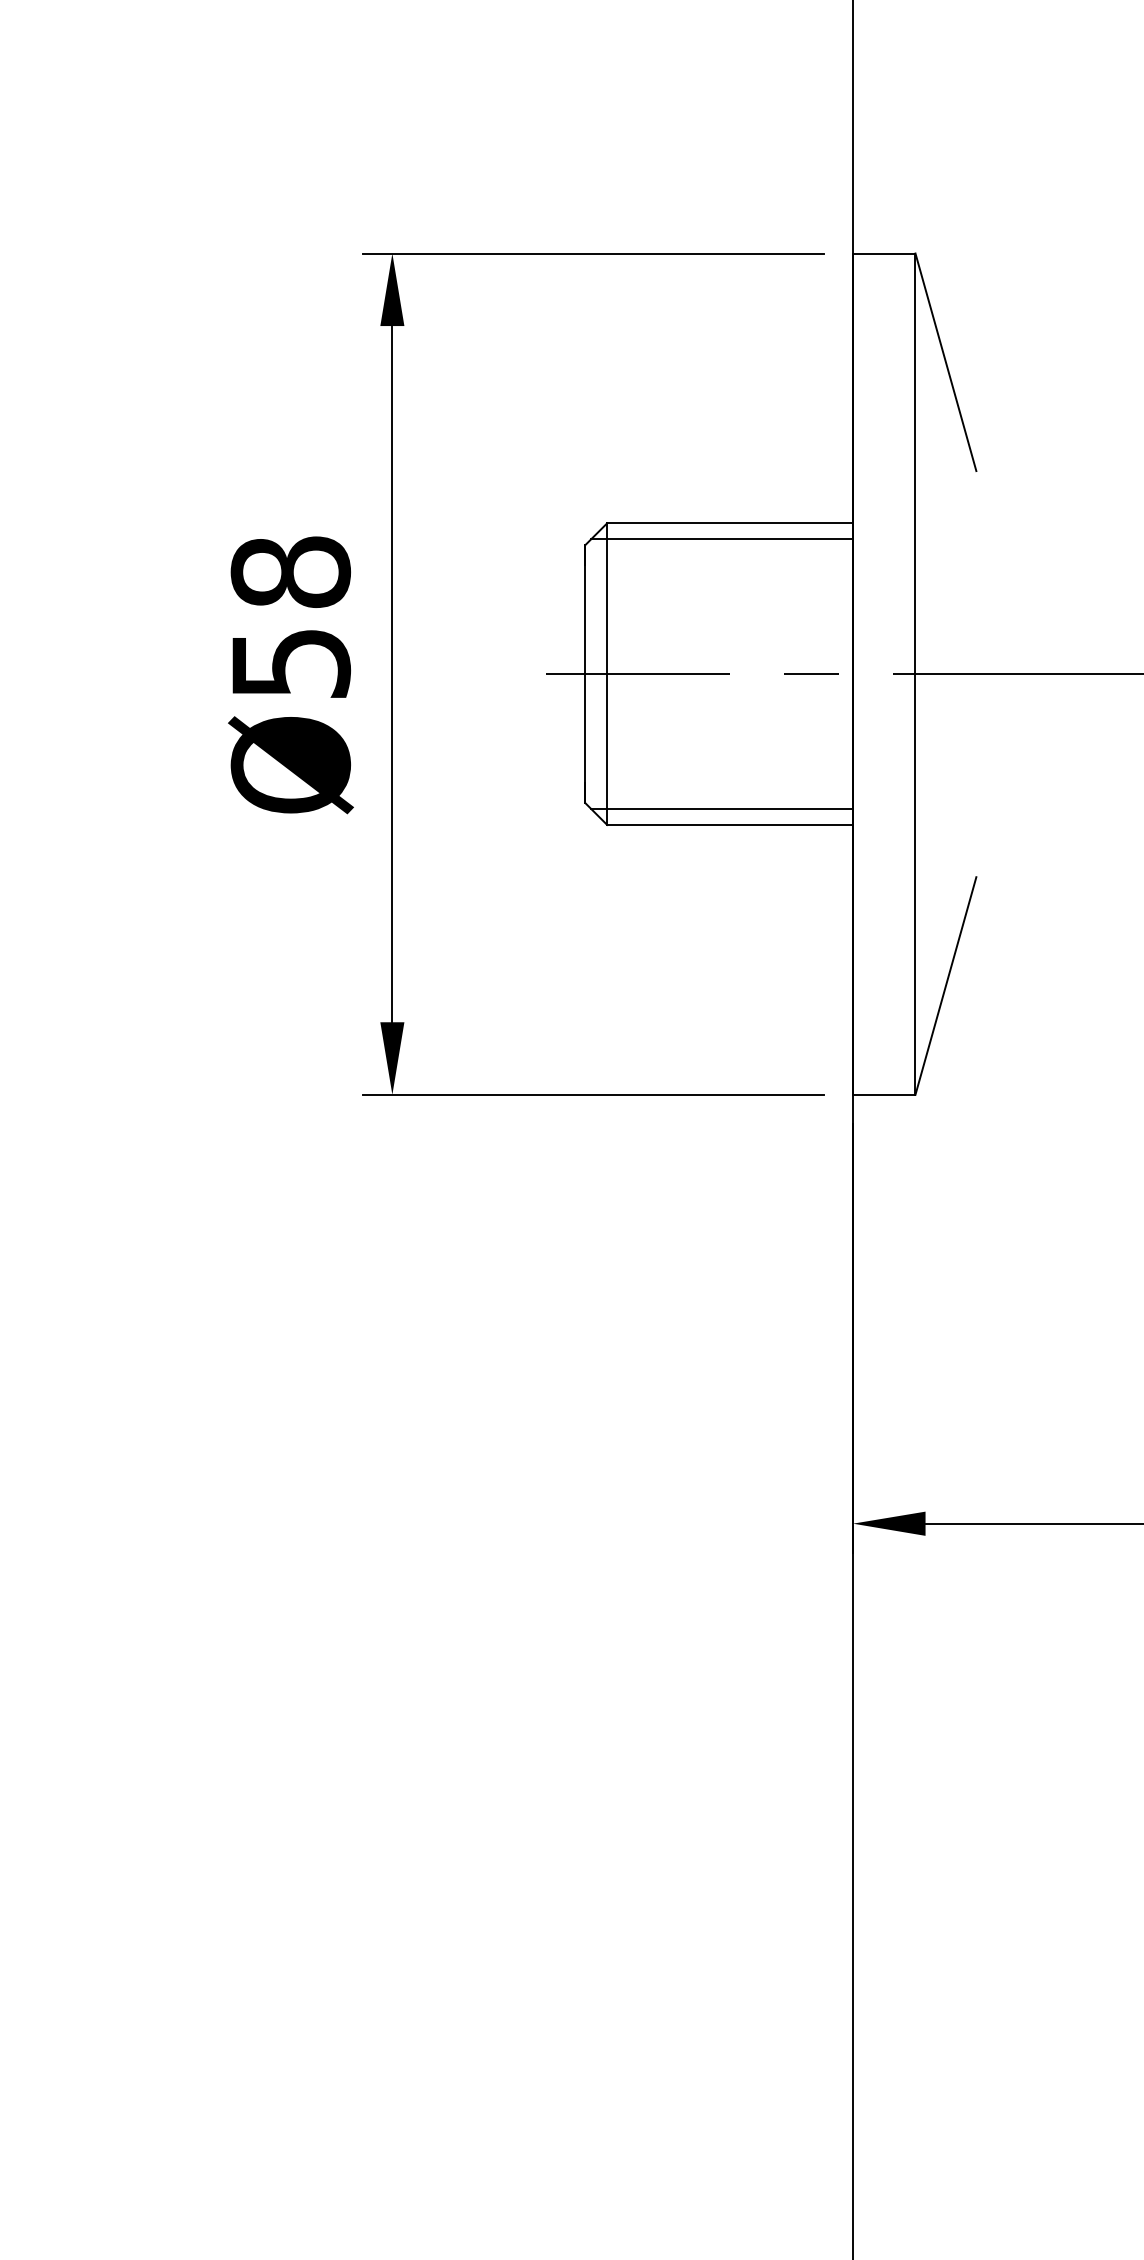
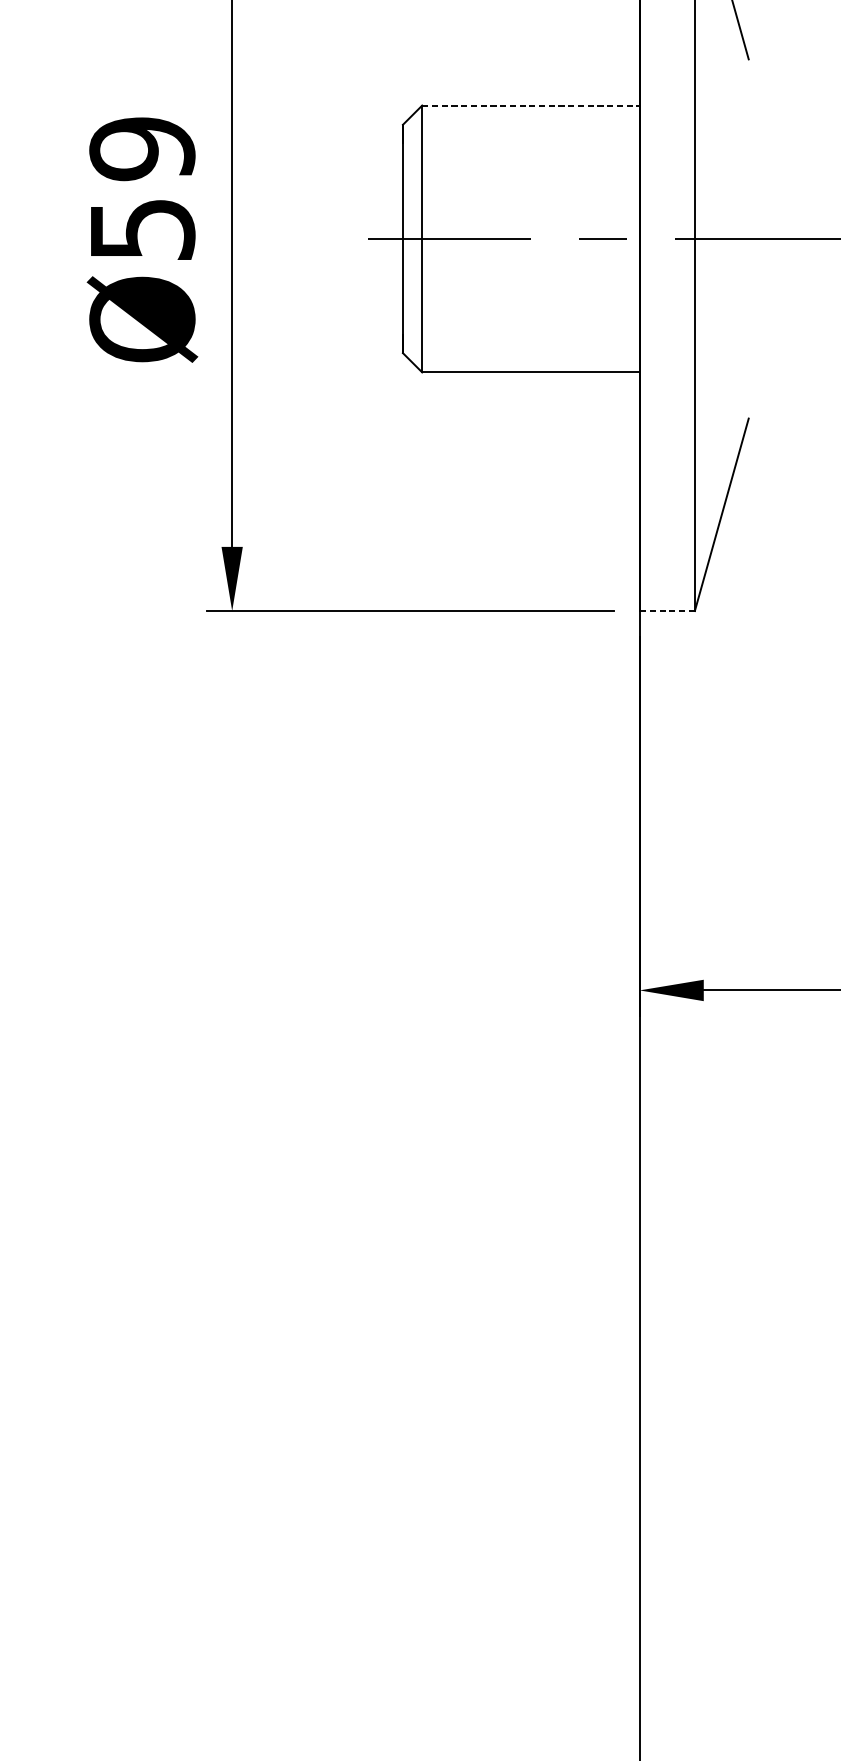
line: (730, 523) -> (531, 105), solid -> dashed
line: (722, 539) -> (524, 119), removed
text: (290, 572) -> (142, 149), Ø58 -> Ø59
line: (722, 809) -> (524, 358), removed
line: (883, 1094) -> (666, 610), solid -> dashed

